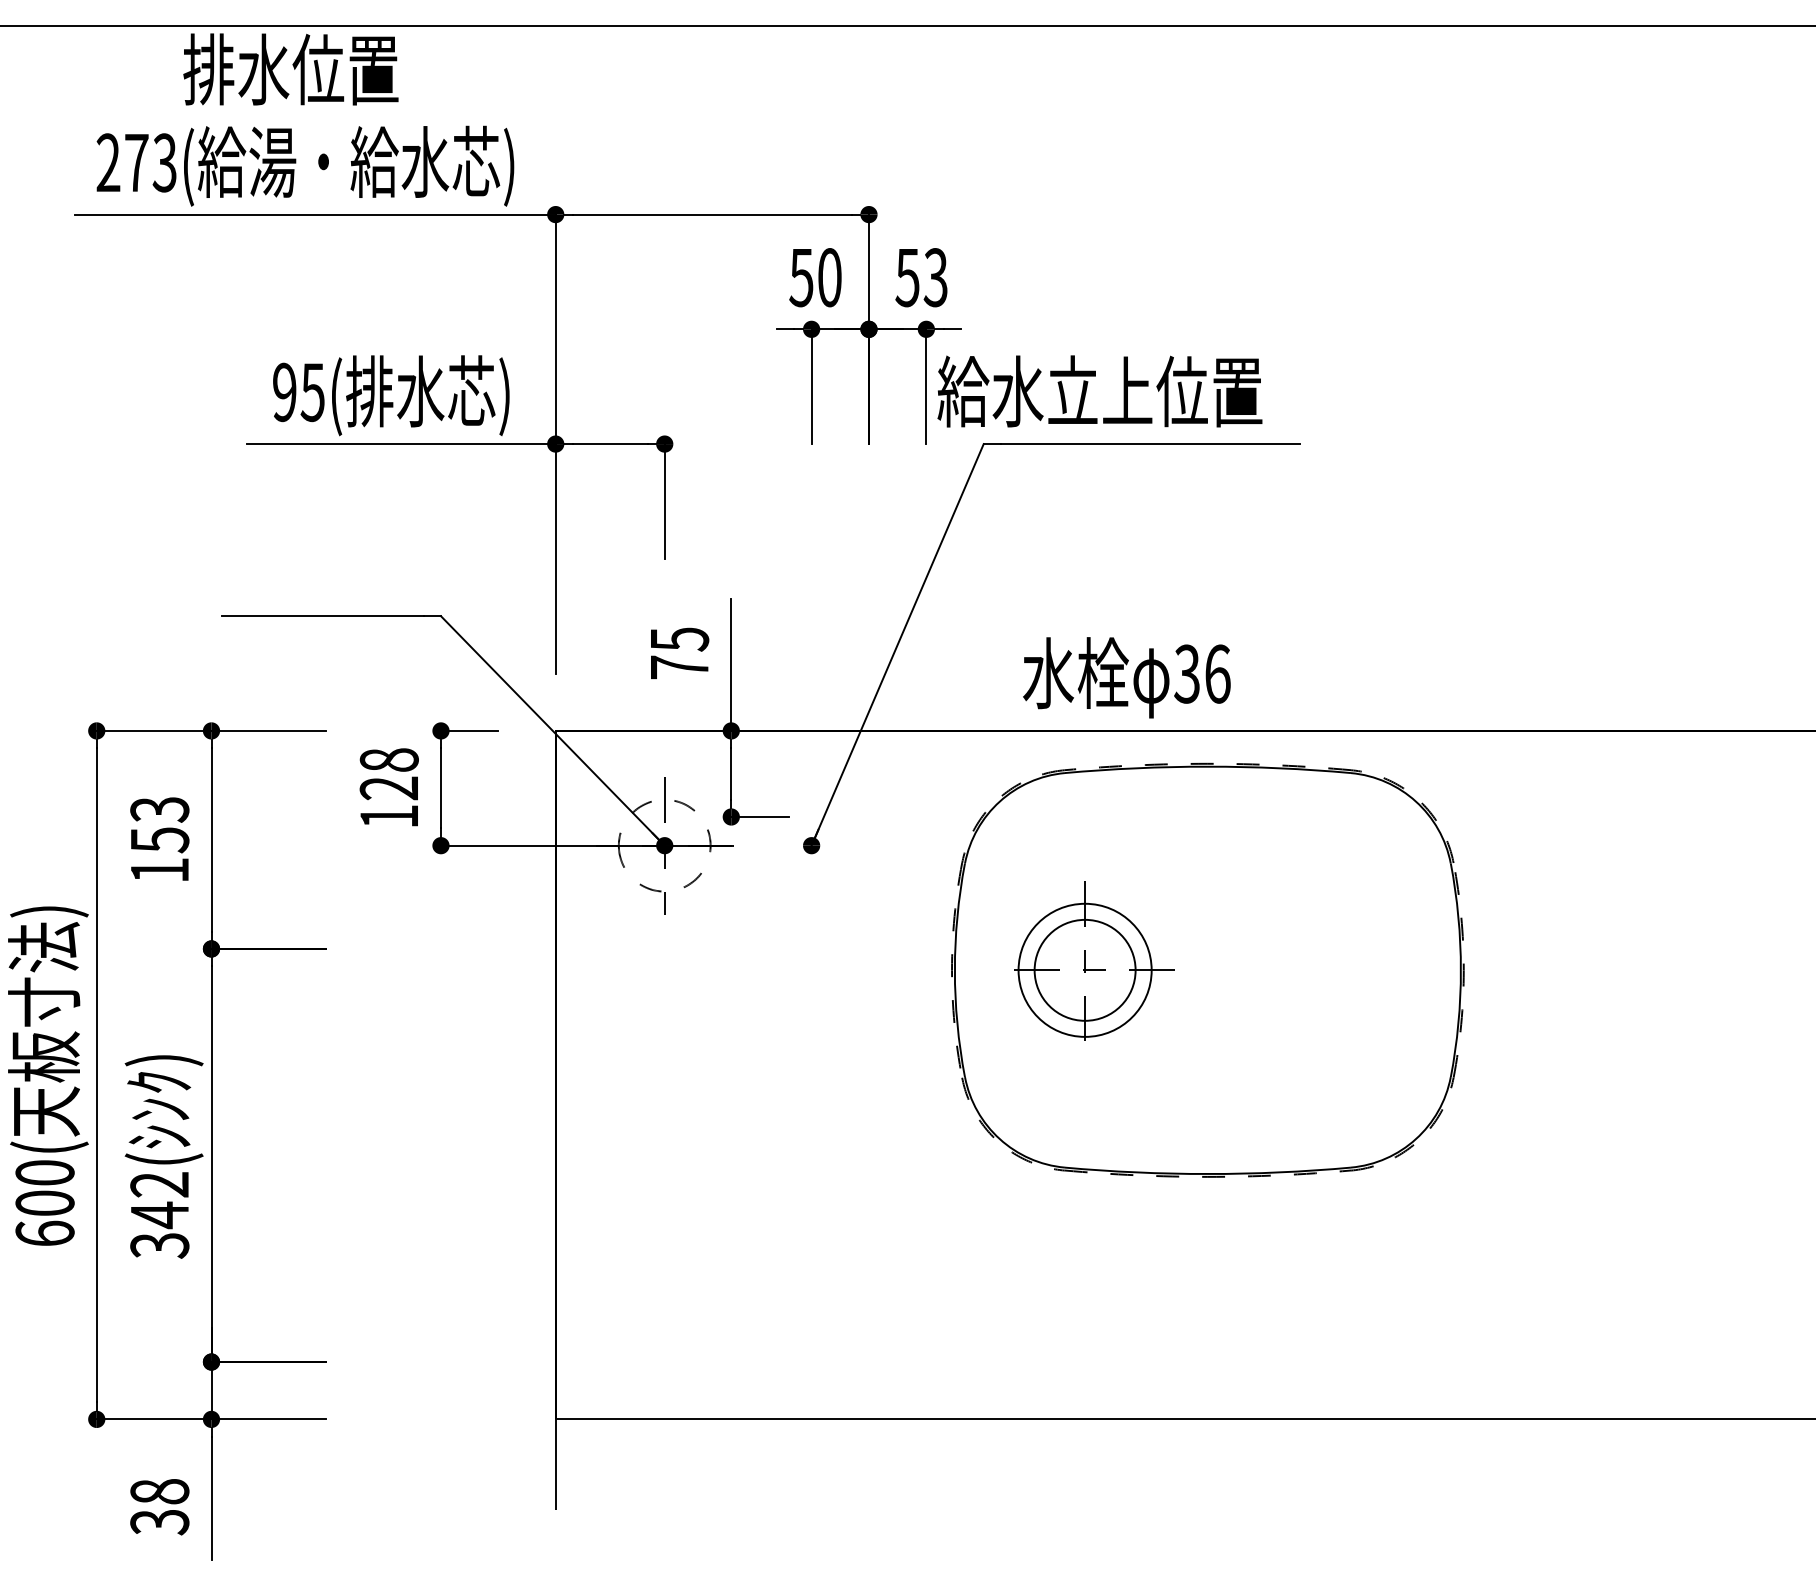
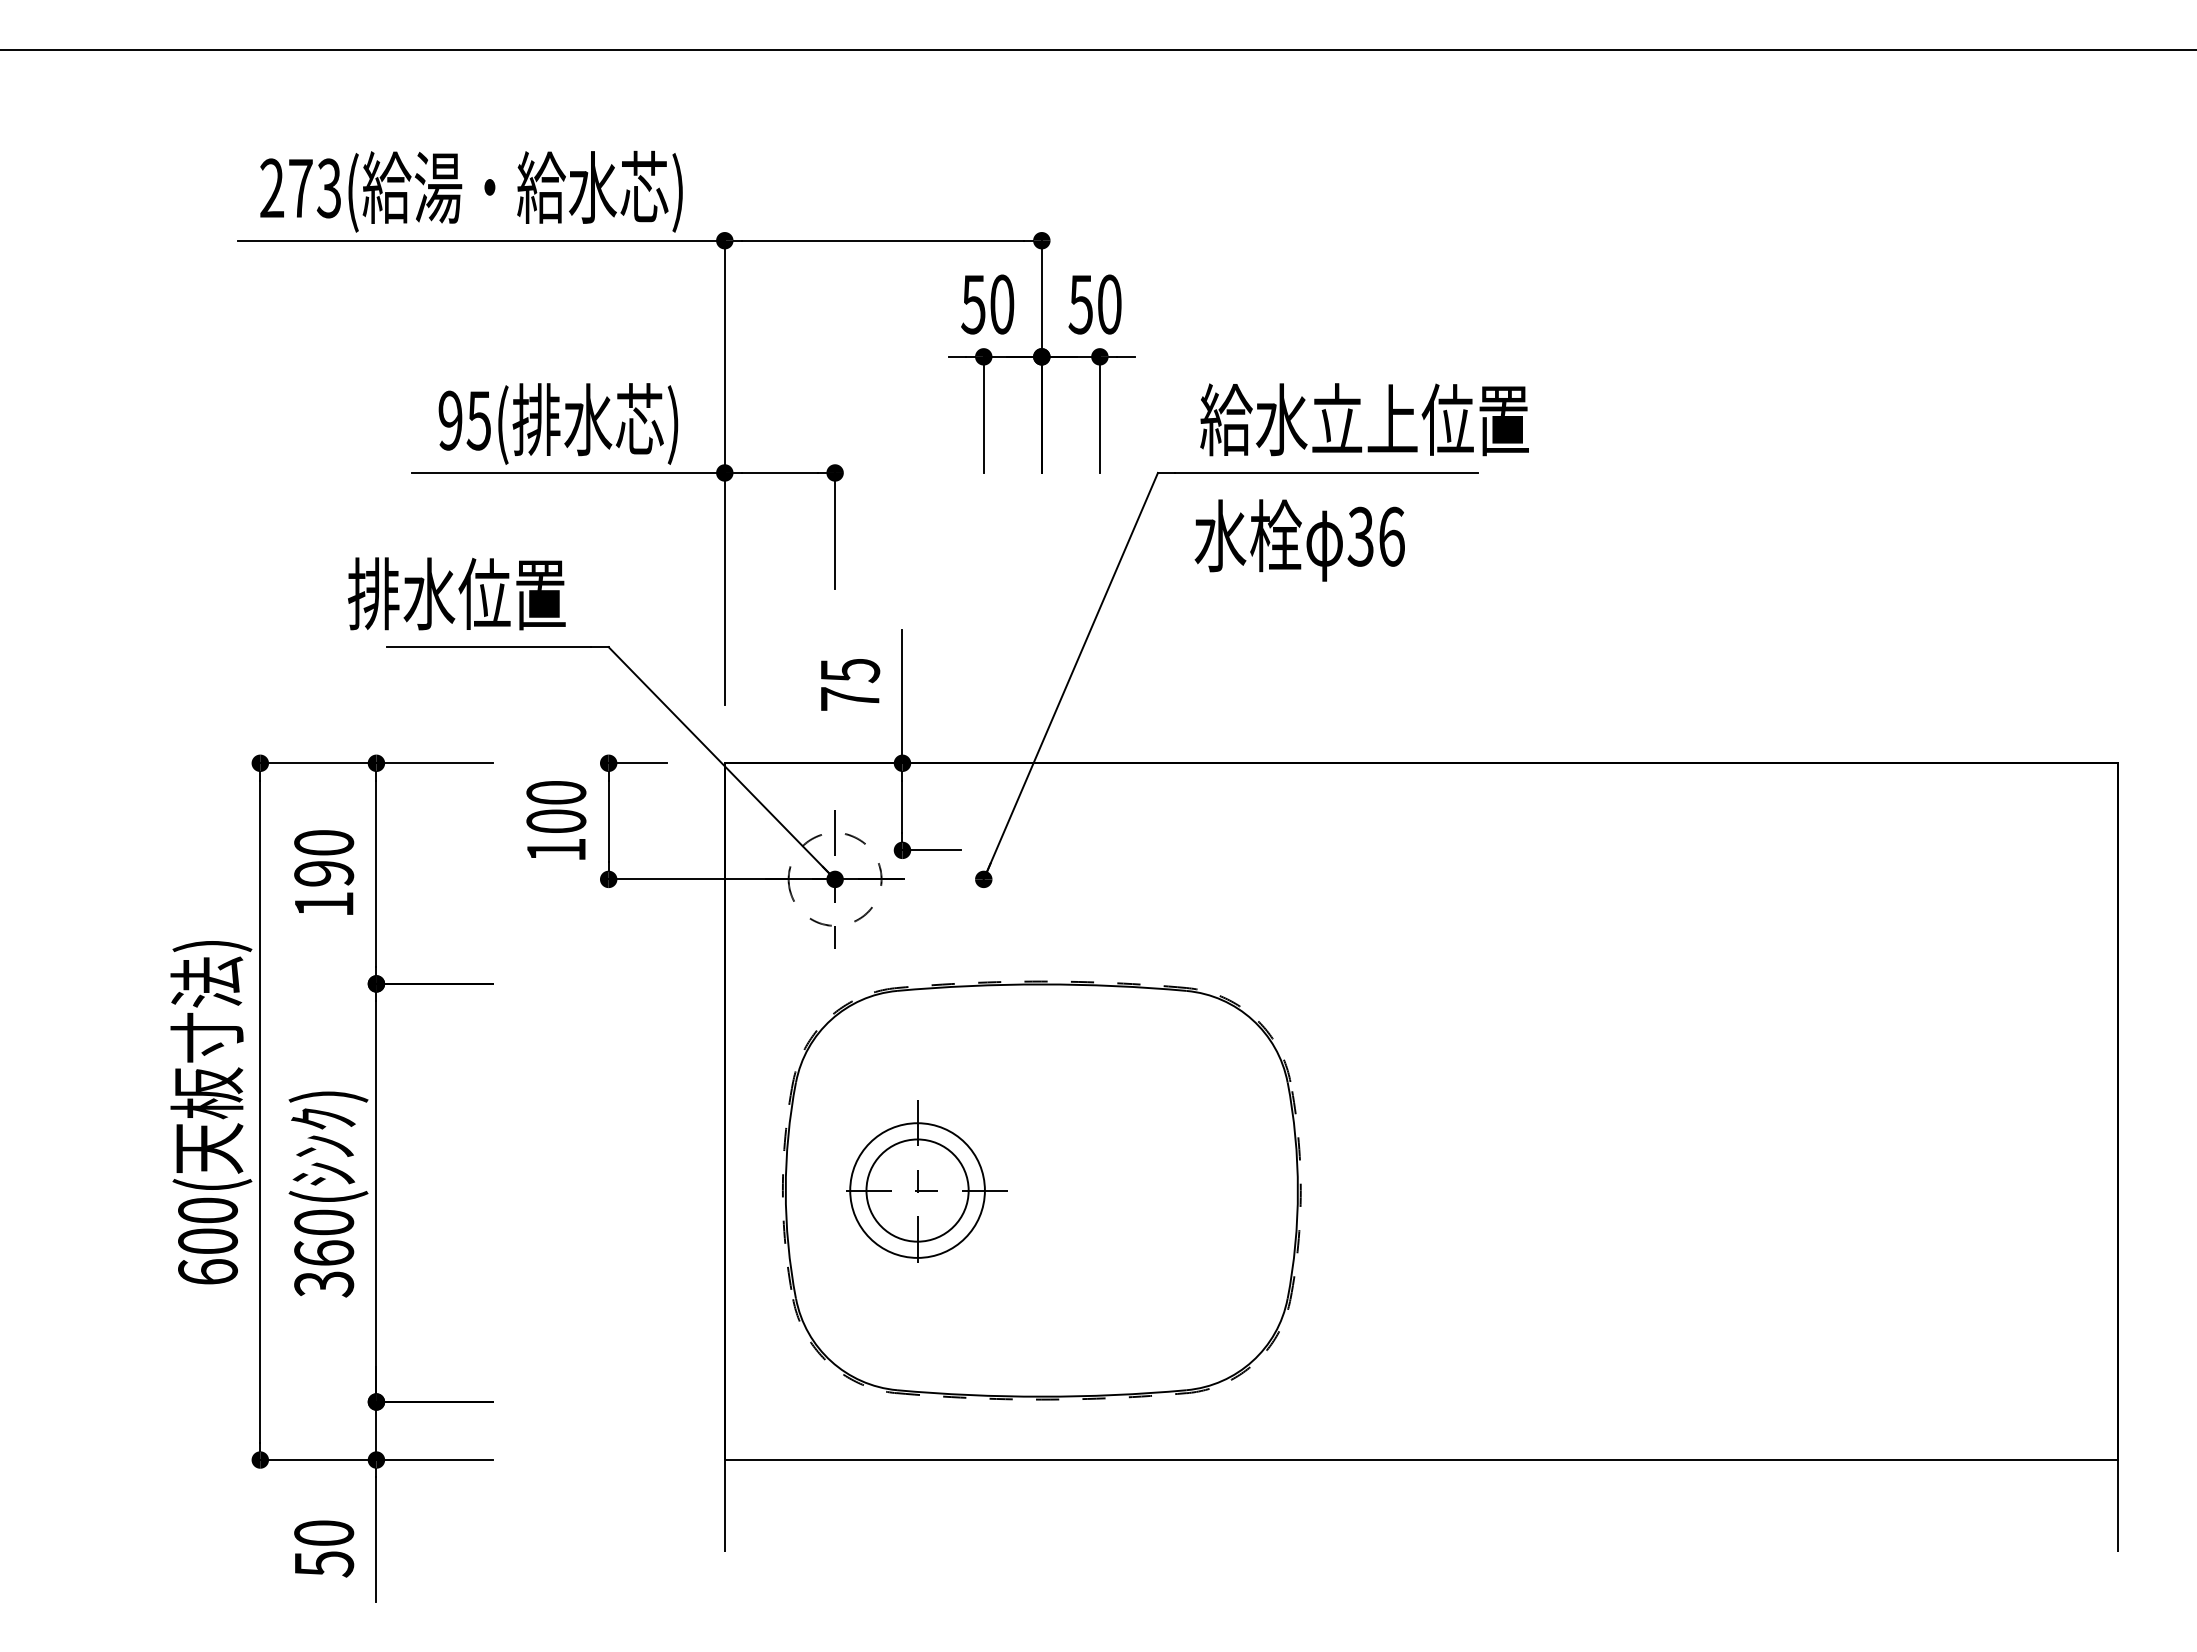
text: (290, 69) -> (456, 593), moved
text: (935, 277) -> (1109, 304), 53 -> 50
text: (1099, 391) -> (1364, 419), moved
text: (1126, 677) -> (1299, 540), moved
text: (389, 773) -> (556, 806), 128 -> 100
text: (160, 825) -> (324, 858), 153 -> 190
part: (1207, 970) -> (1041, 1190), moved
text: (160, 1200) -> (324, 1238), 342( -> 360(
text: (159, 1506) -> (323, 1548), 38 -> 50

